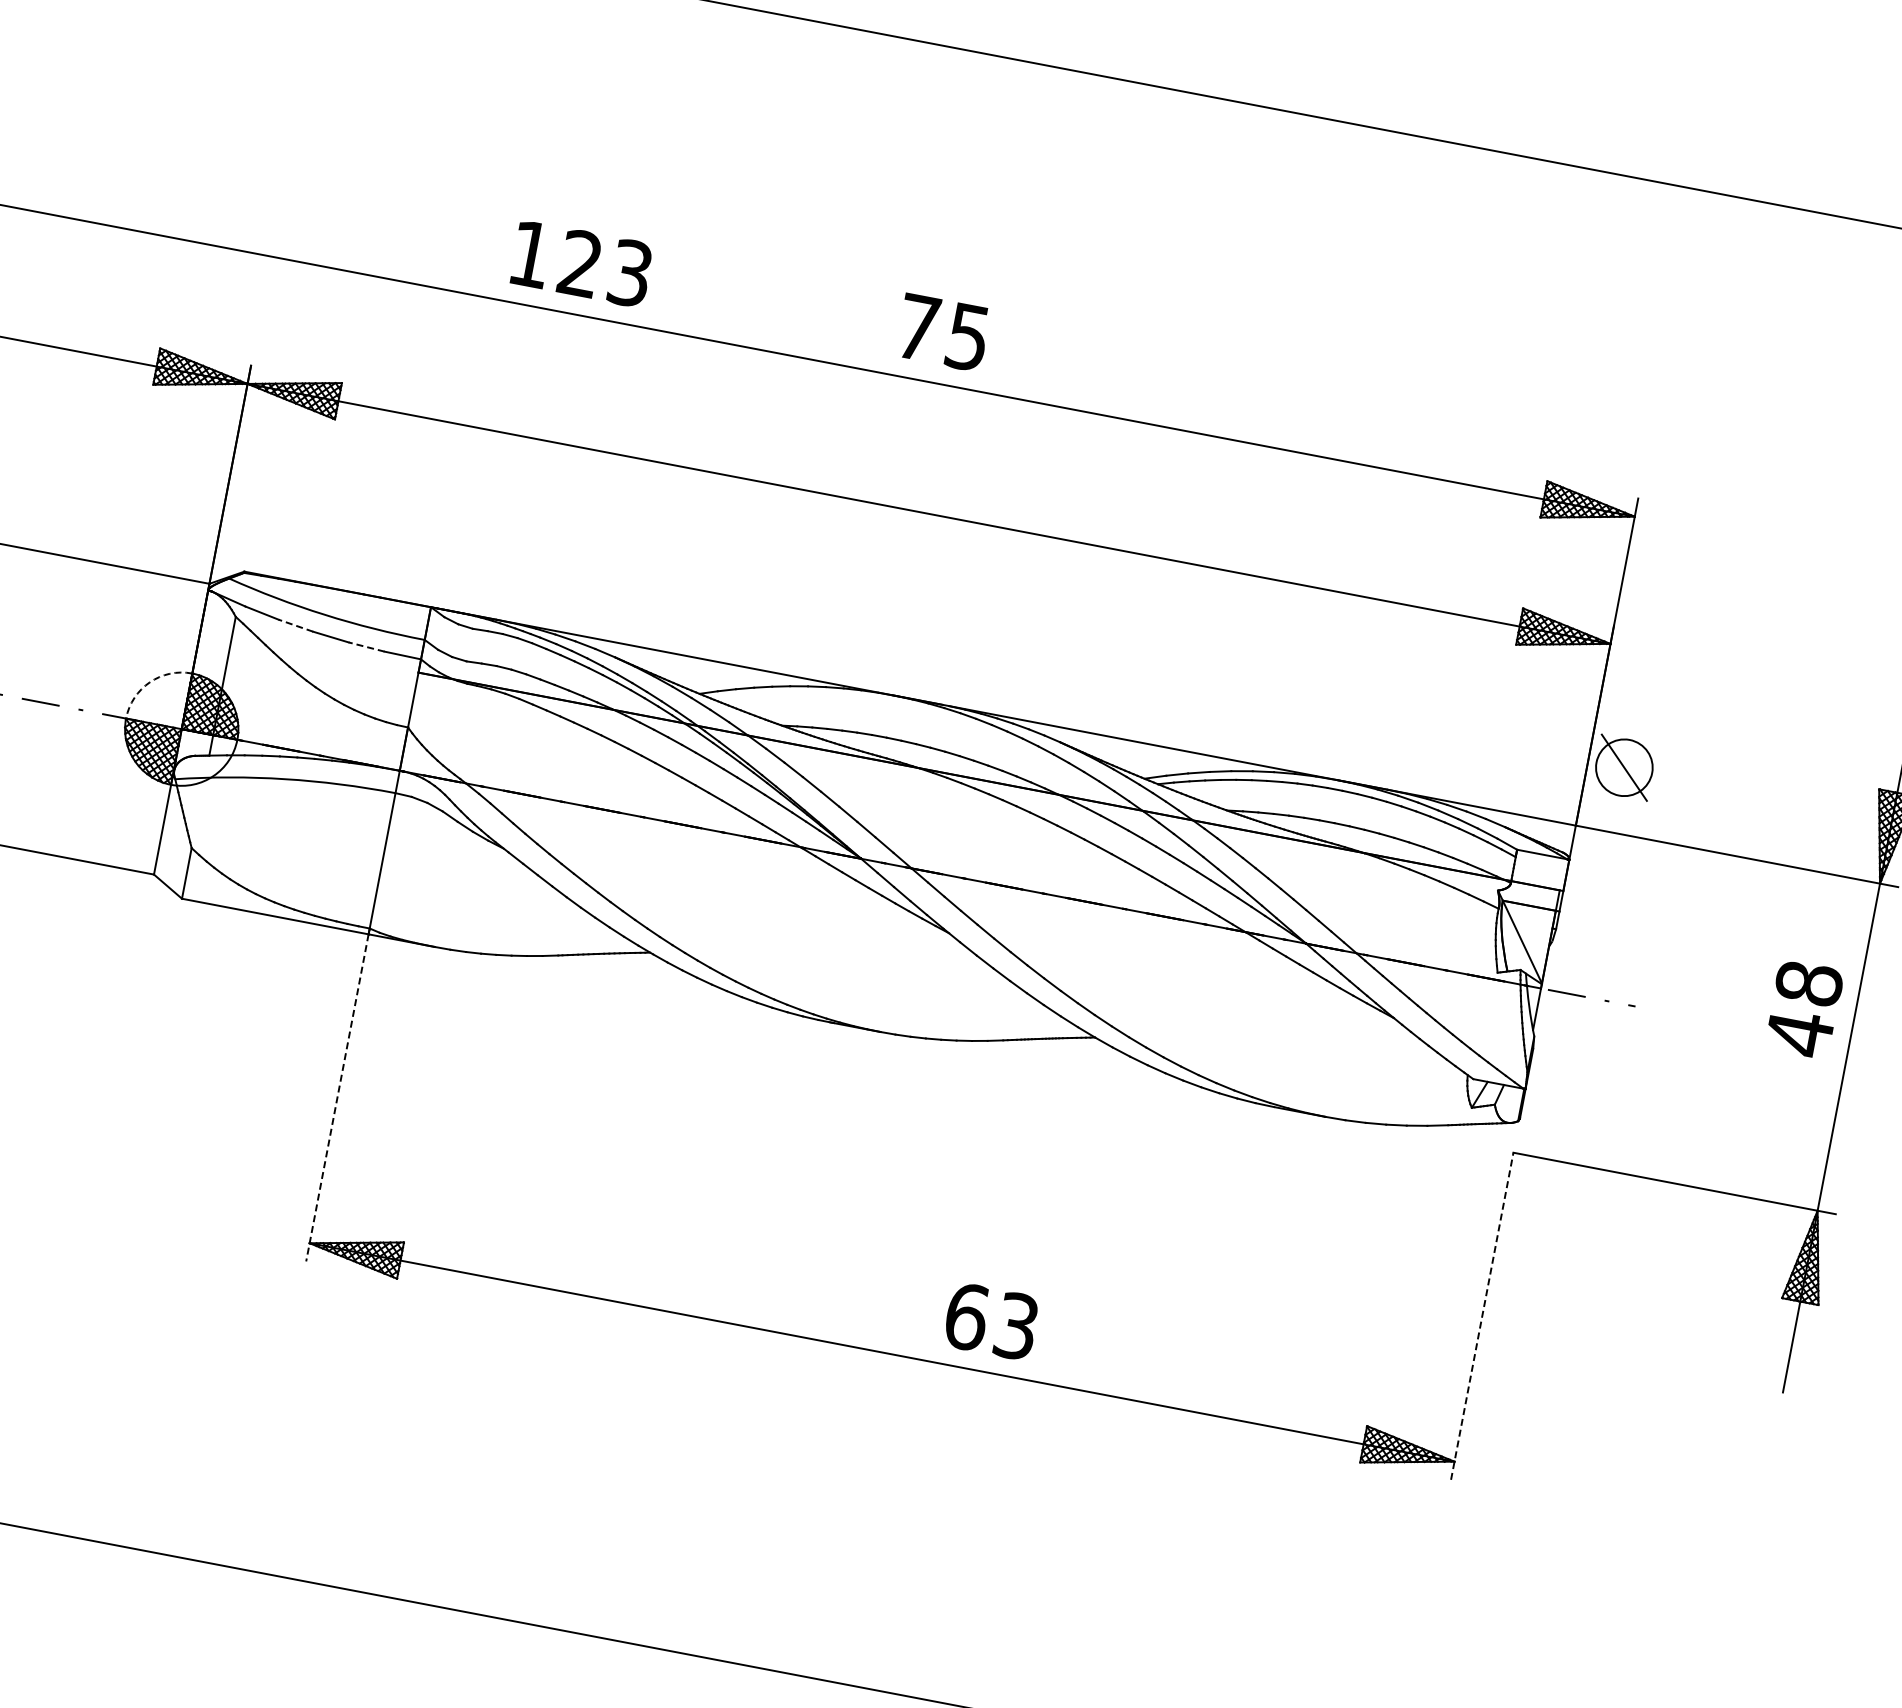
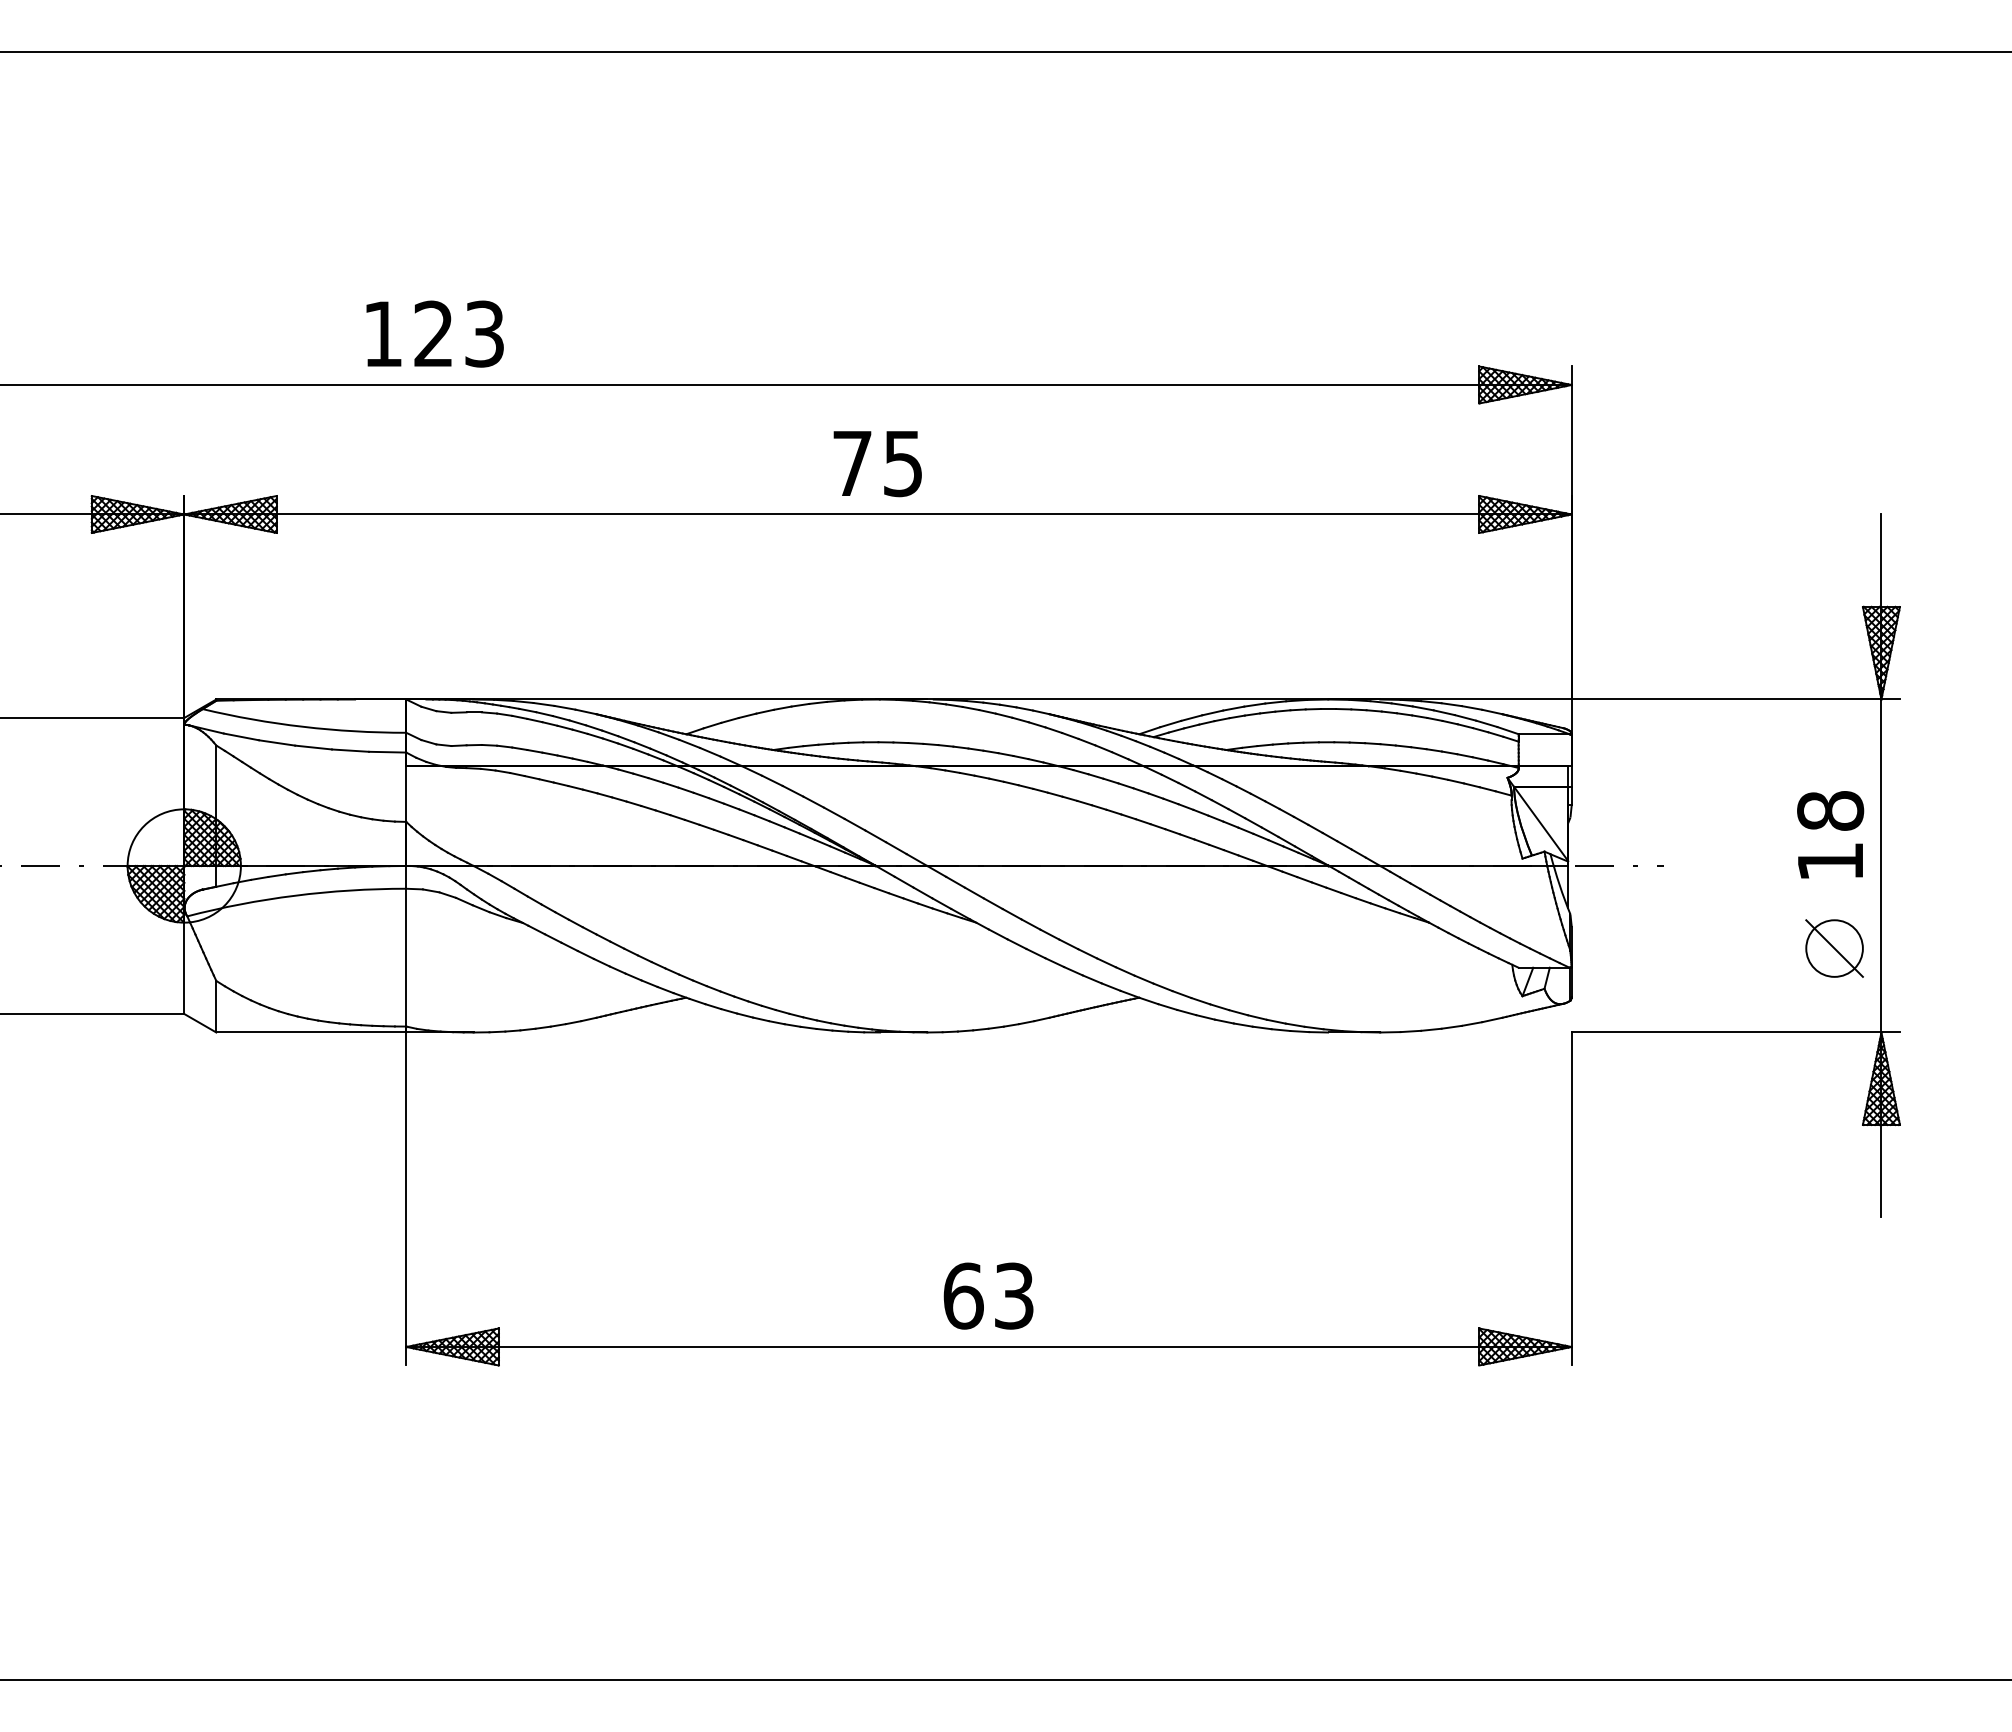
text: (581, 263) -> (434, 333), moved
text: (942, 333) -> (877, 464), moved
line: (295, 625) -> (276, 742), dashed -> solid
line: (366, 646) -> (350, 750), dashed -> solid
arc: (150, 681) -> (144, 825), dashed -> solid
part: (1624, 767) -> (1834, 948), moved
text: (1799, 1033) -> (1830, 861), 48 -> 18
line: (337, 1098) -> (406, 1199), dashed -> solid
line: (1482, 1315) -> (1571, 1198), dashed -> solid
text: (991, 1320) -> (988, 1295), moved

